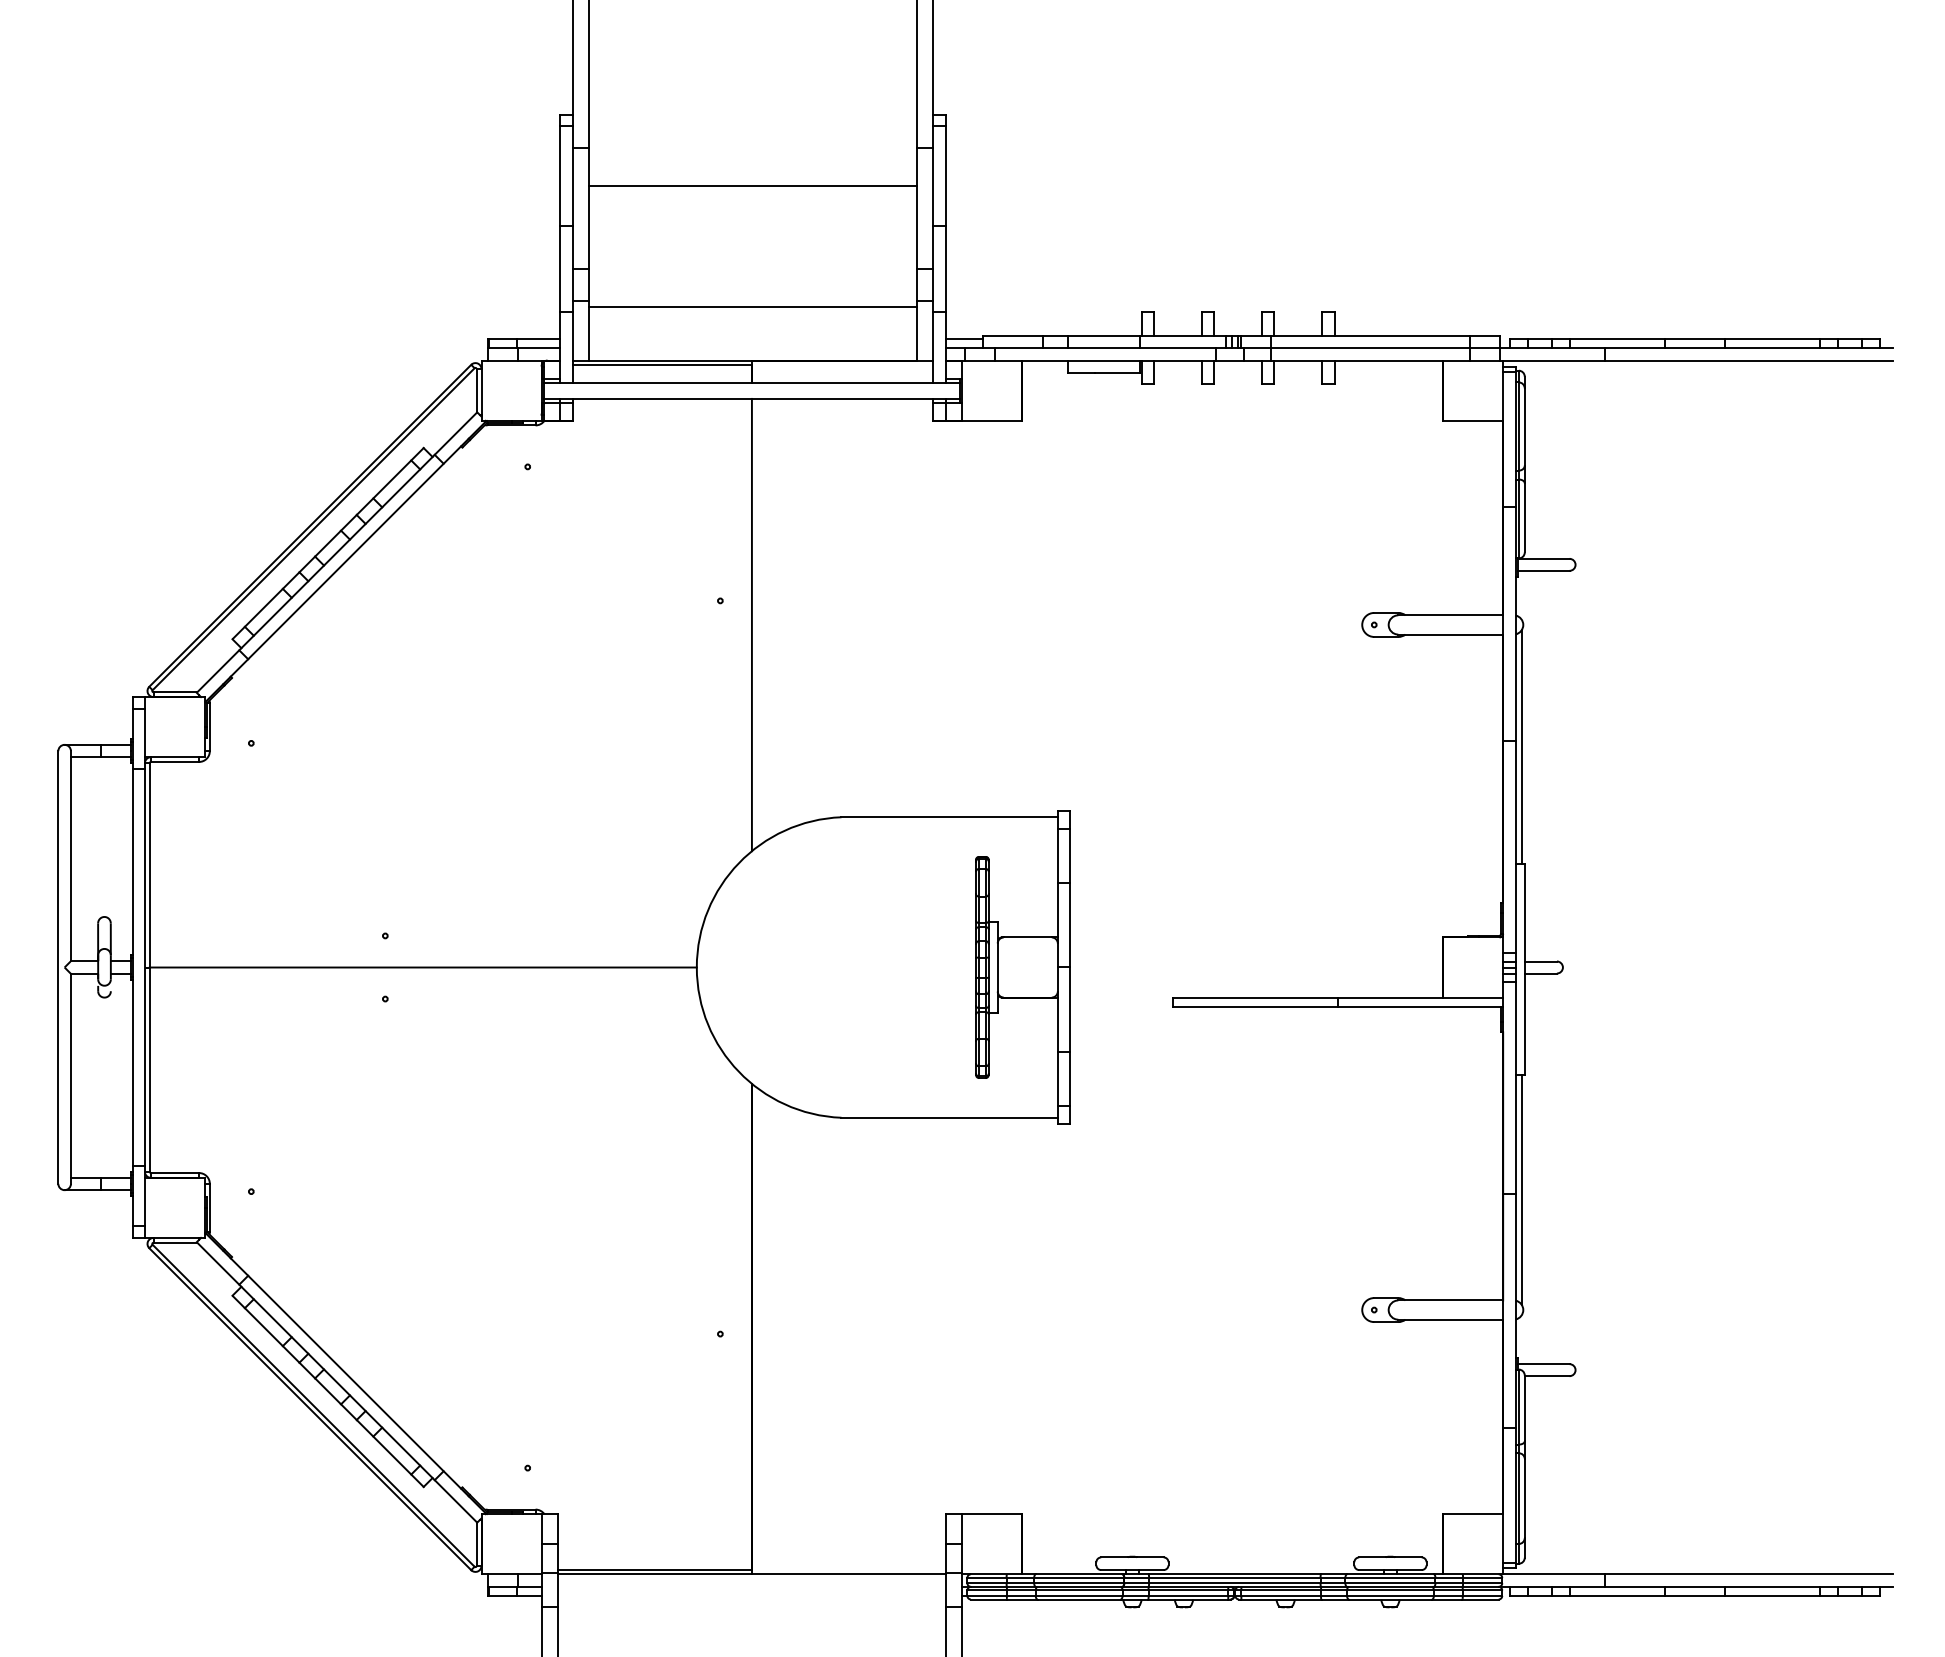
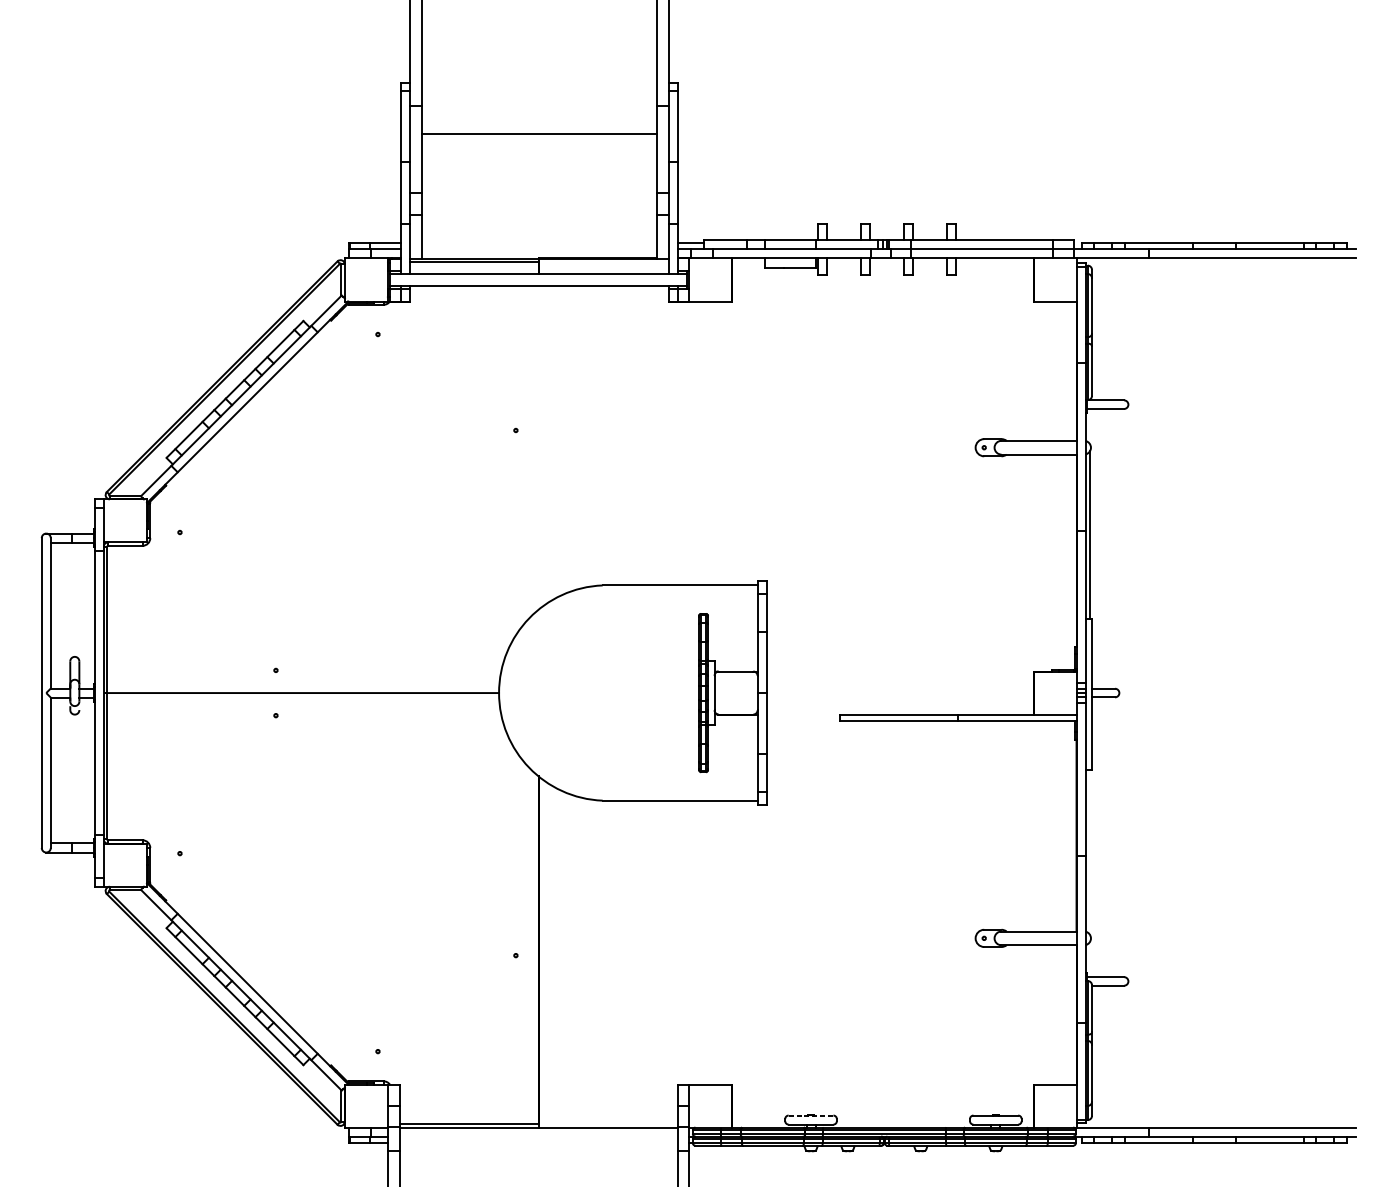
line: (753, 306) -> (539, 219), removed
line: (751, 624) -> (538, 447), removed
line: (1521, 1189) -> (1089, 852), removed
line: (1132, 1557) -> (811, 1115), solid -> dashed

